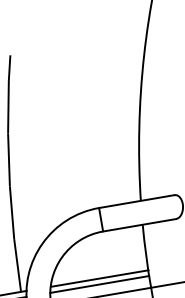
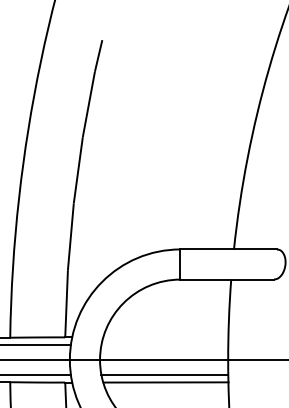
line: (99, 278) -> (165, 337), removed
line: (99, 284) -> (164, 344), removed

